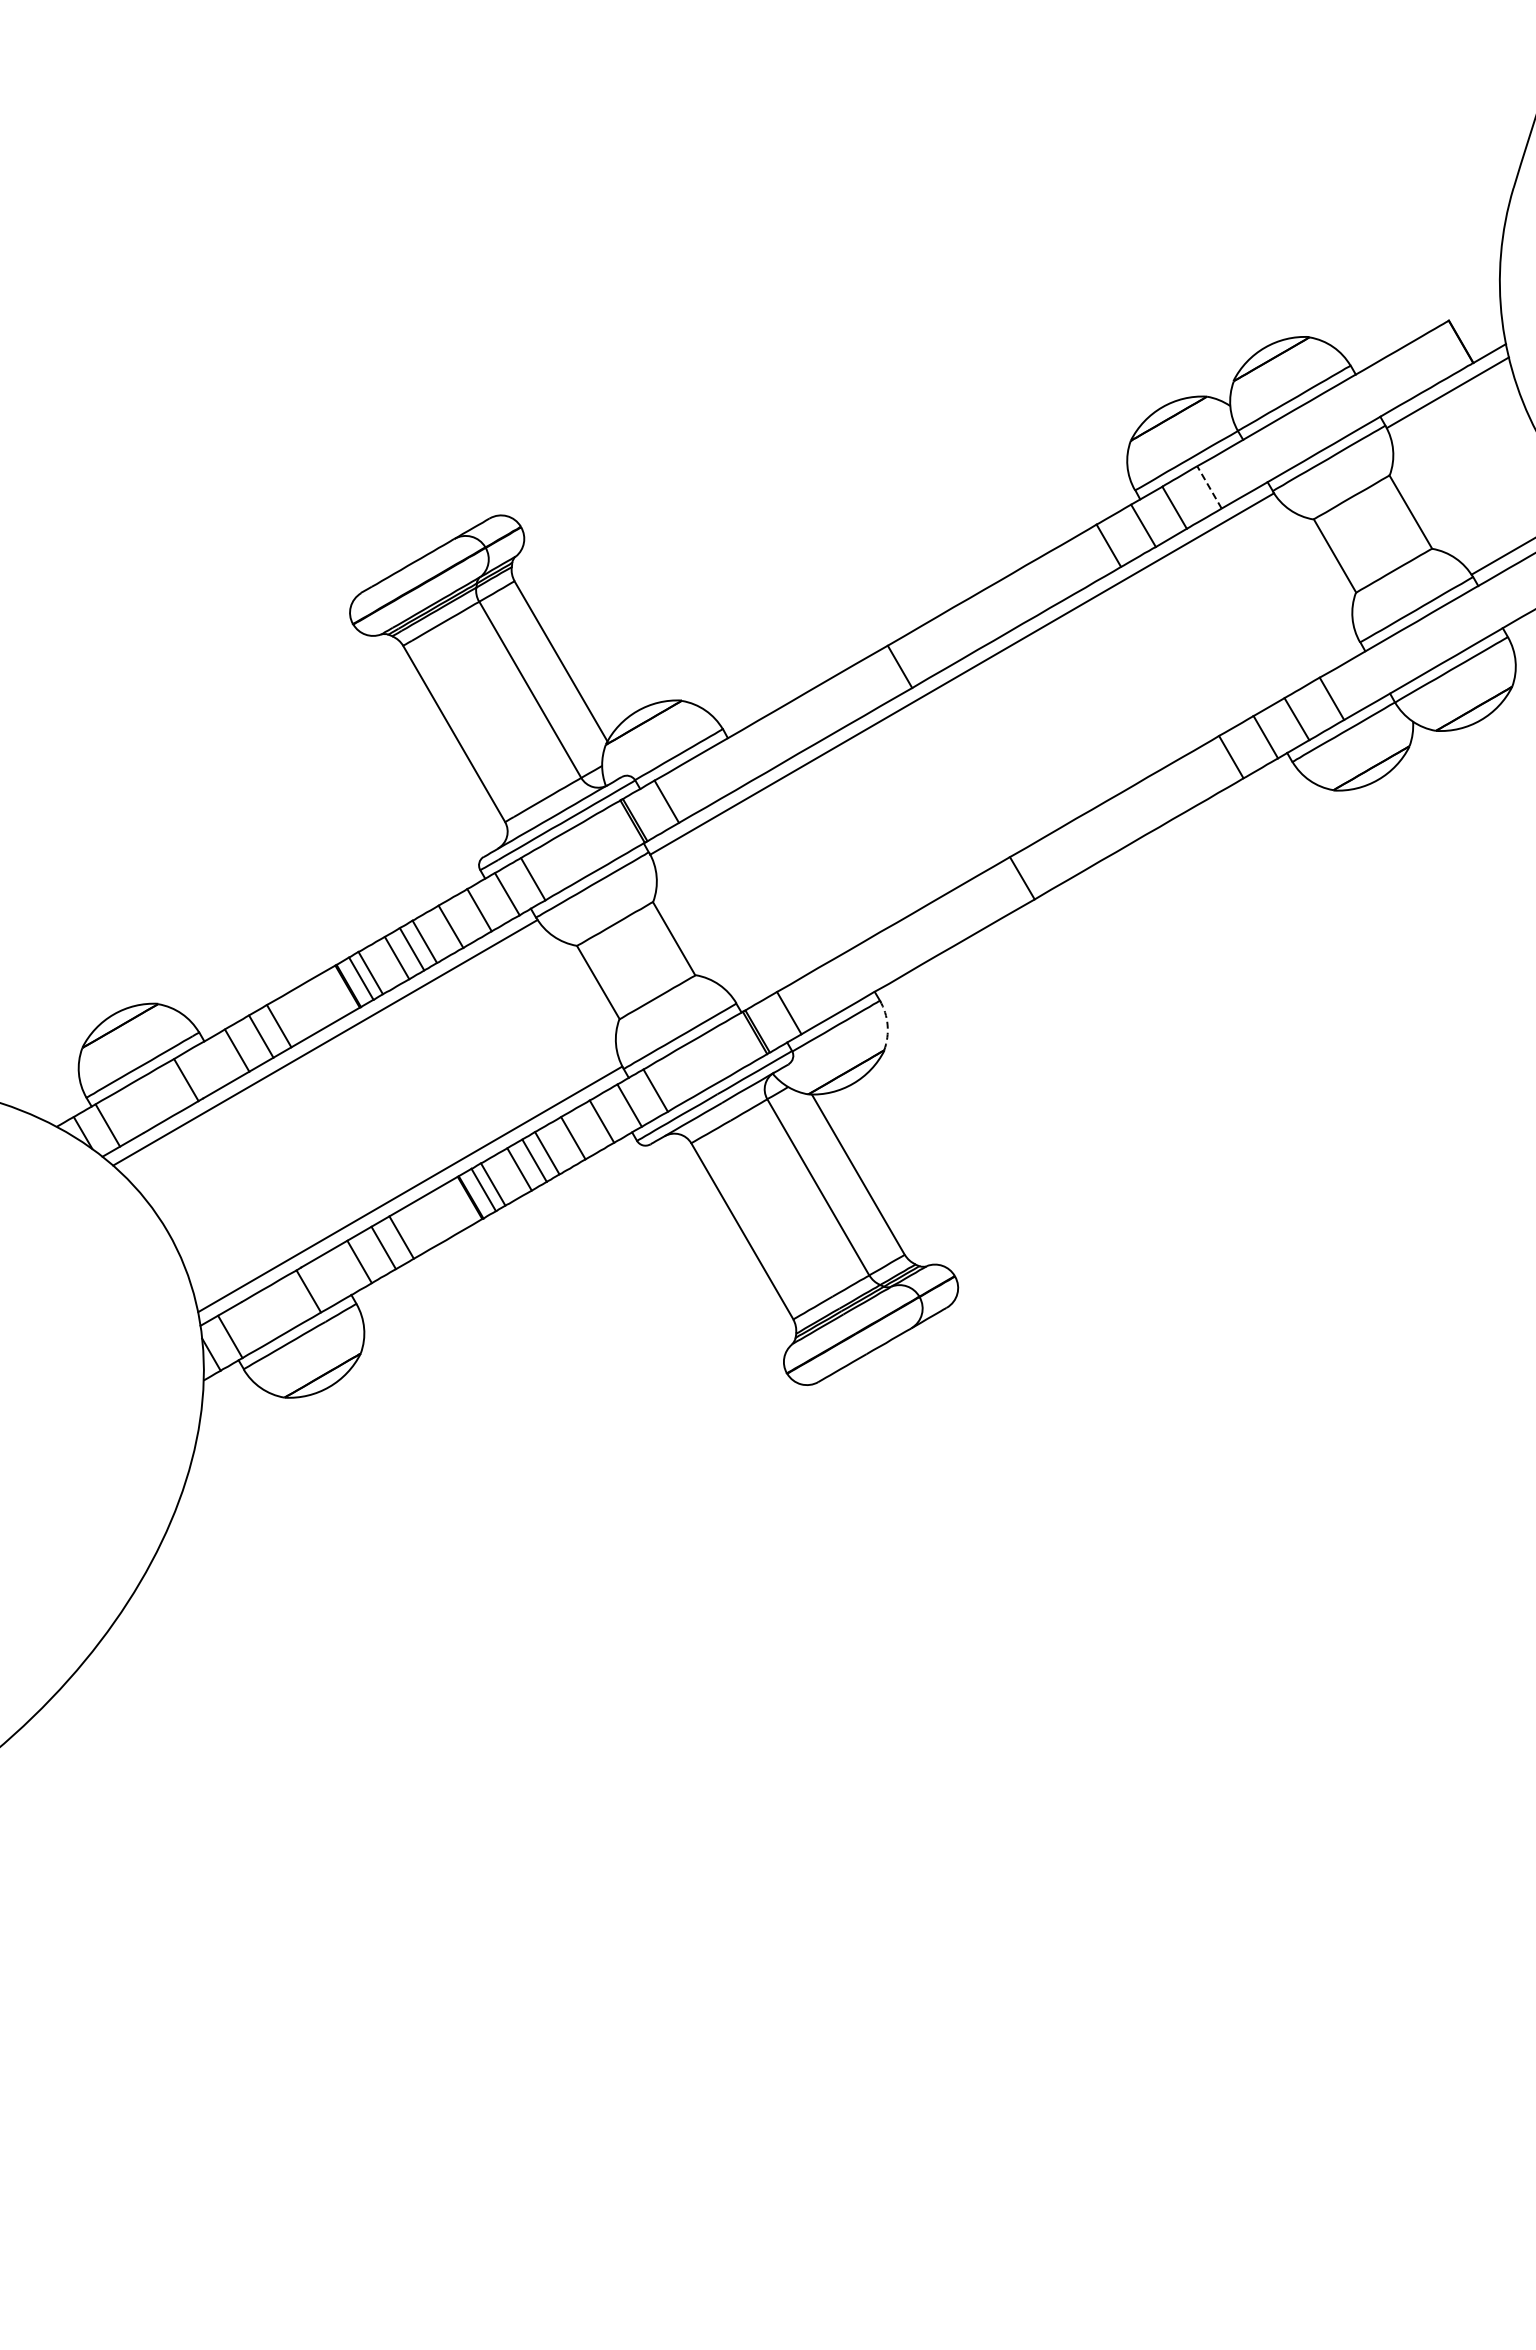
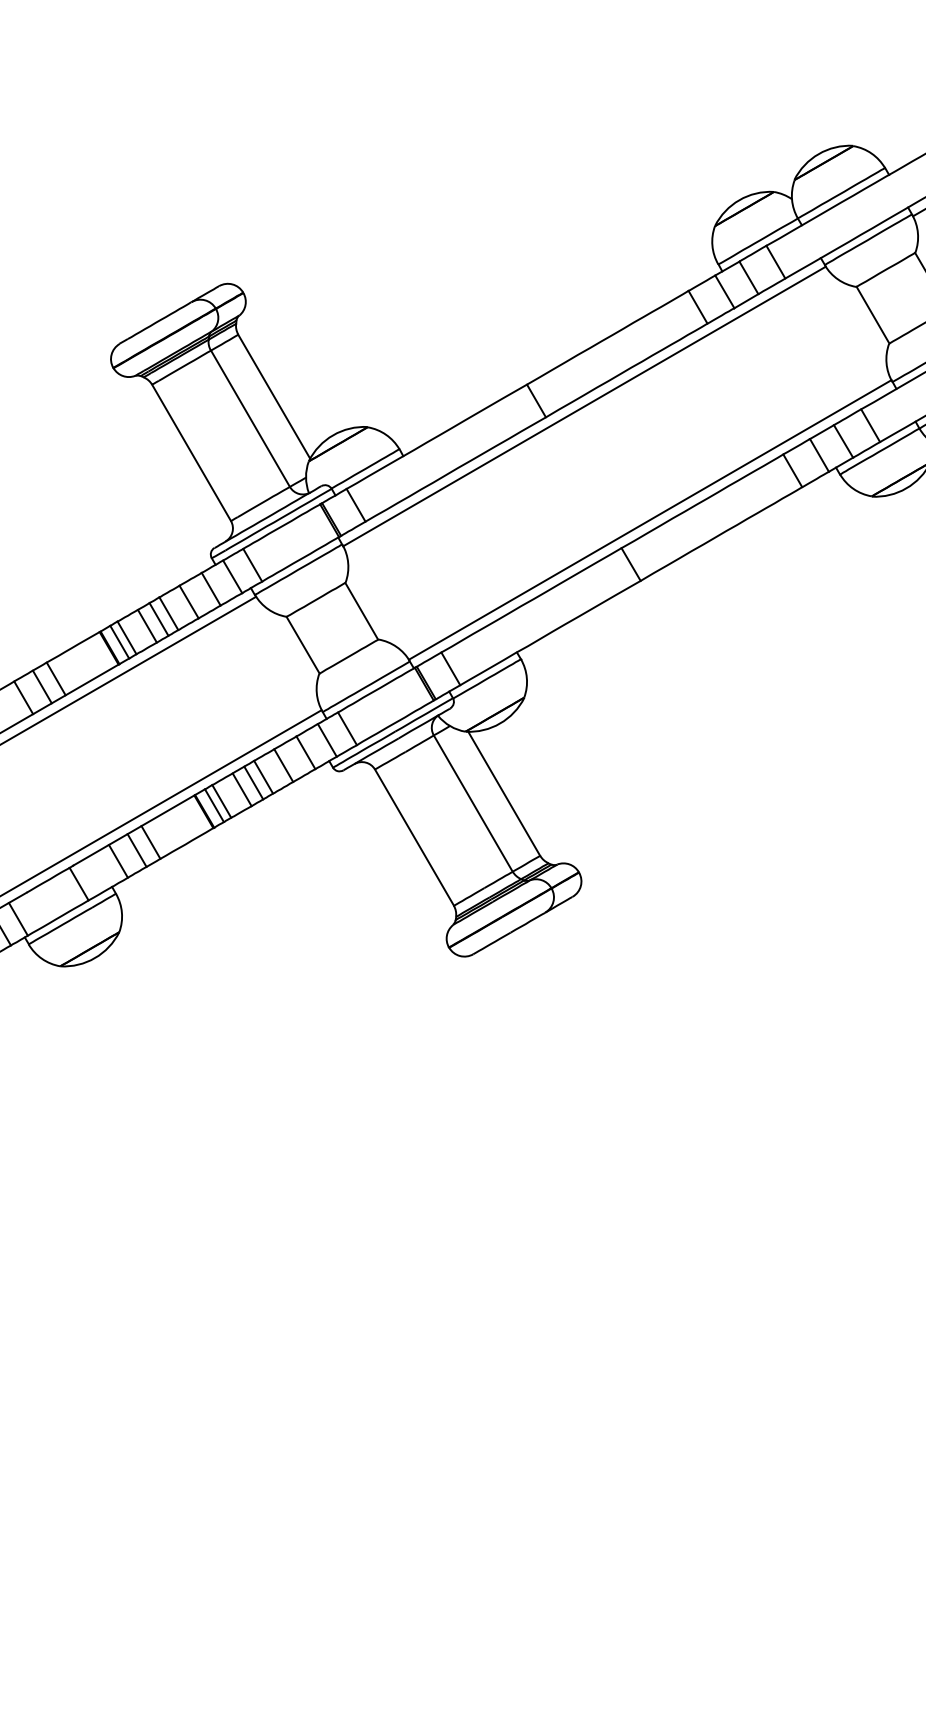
line: (1209, 486) -> (775, 261), dashed -> solid
line: (1047, 820) -> (650, 519), added
arc: (887, 1025) -> (526, 678), dashed -> solid

